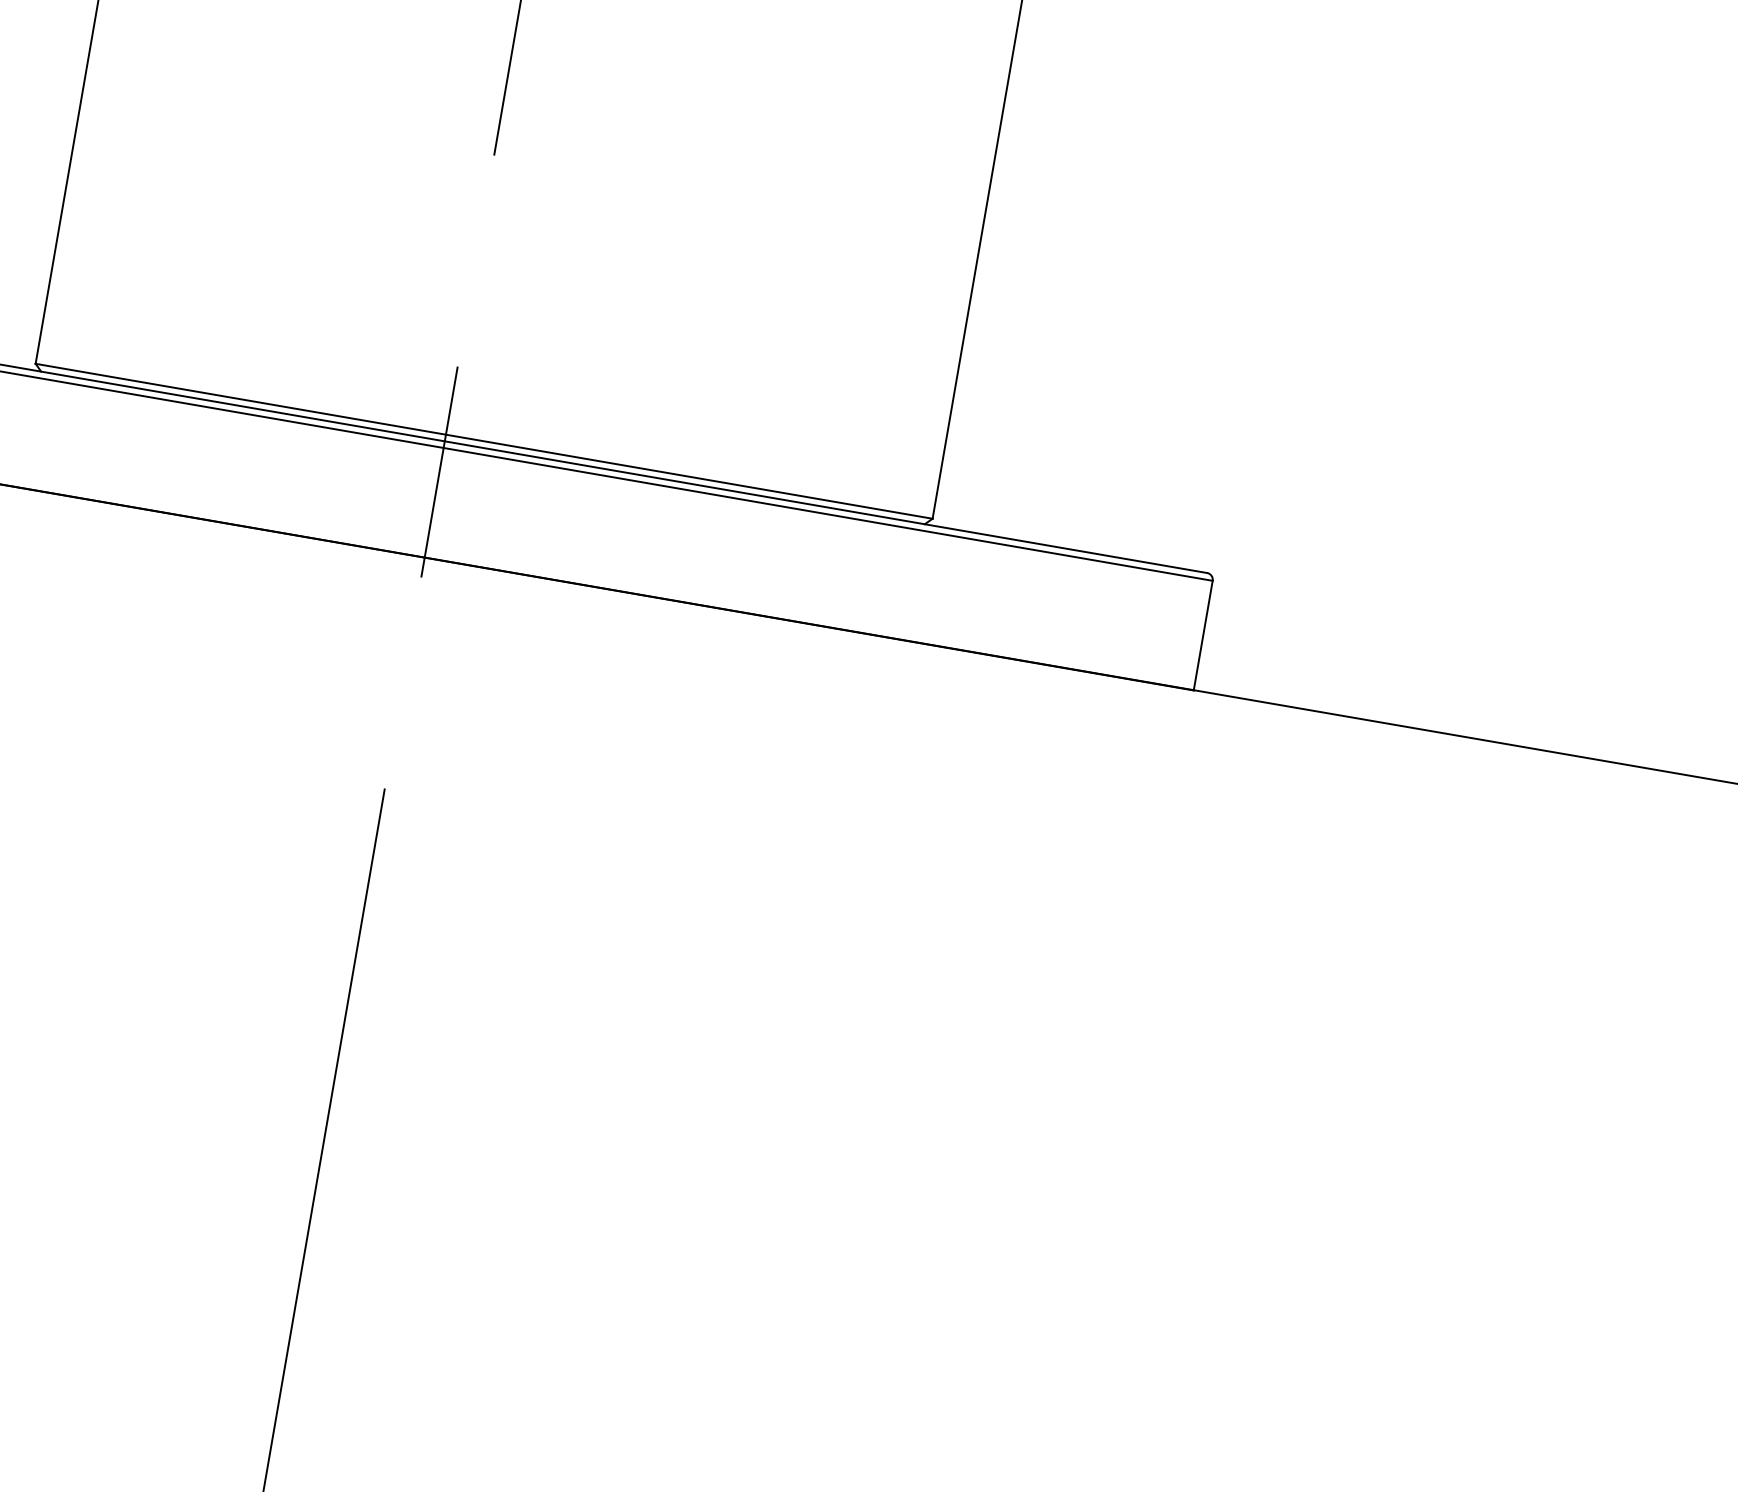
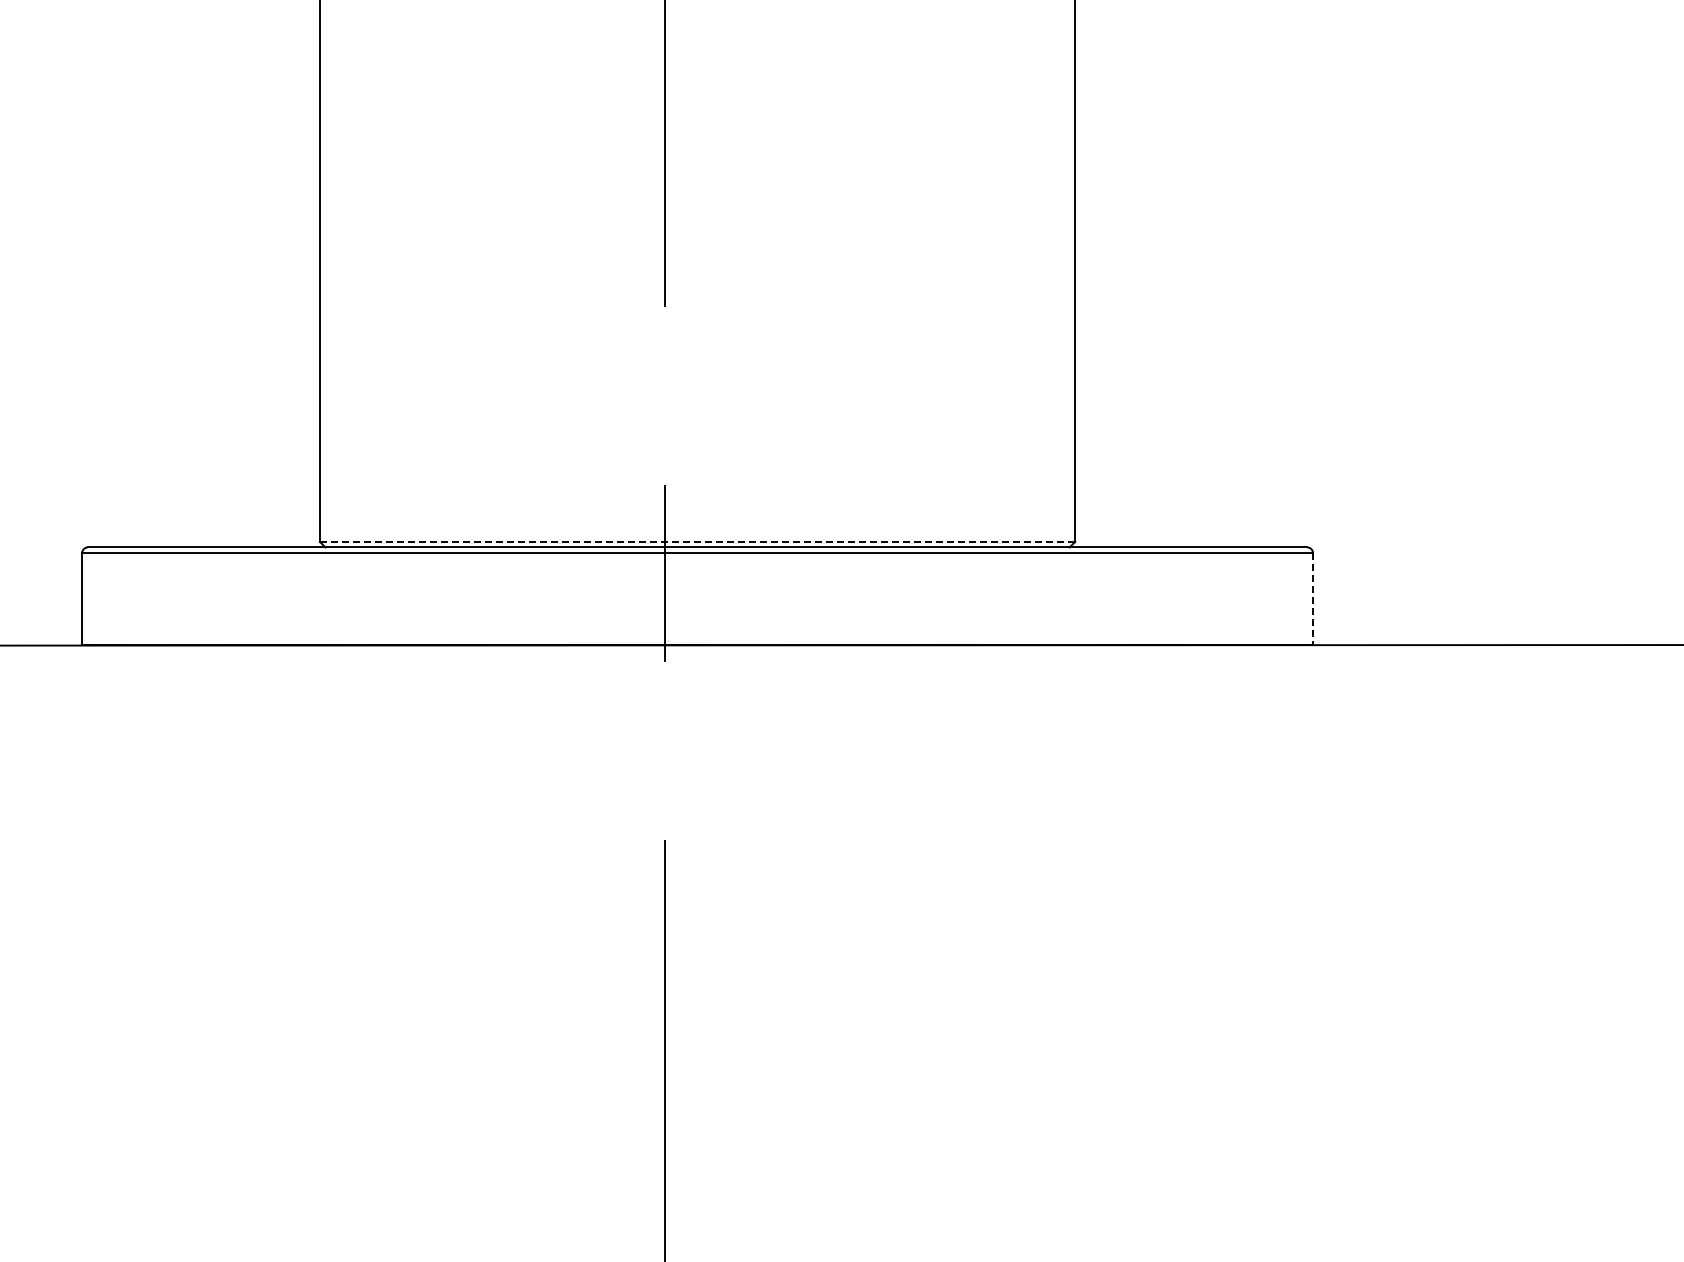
line: (484, 440) -> (697, 541), solid -> dashed
line: (1202, 635) -> (1312, 599), solid -> dashed

